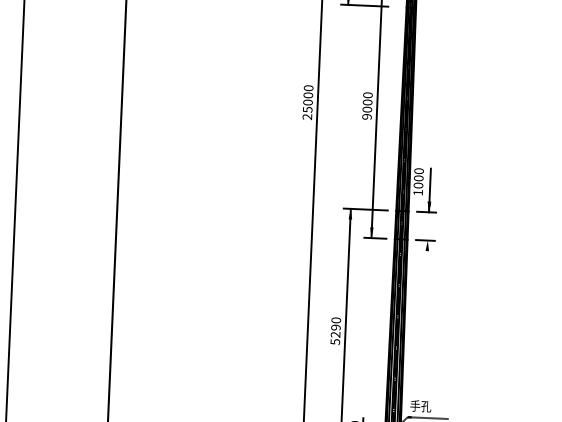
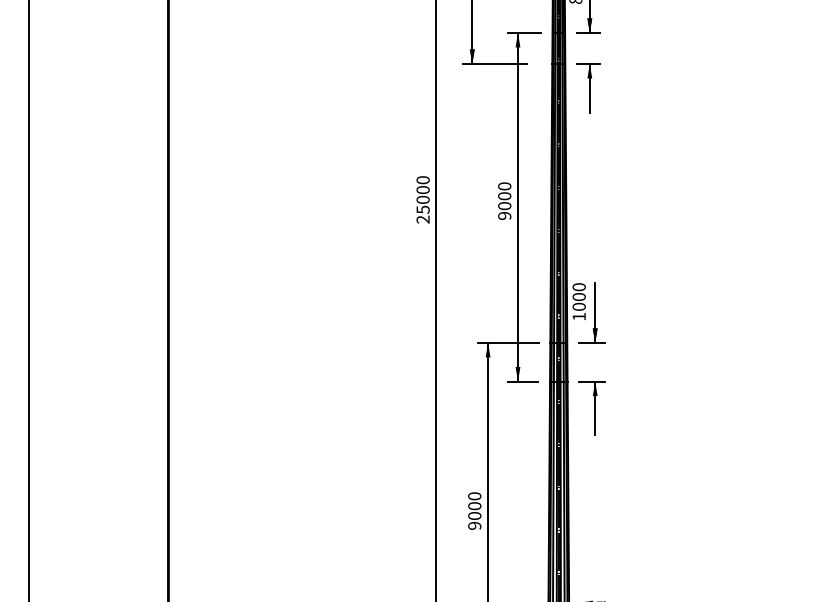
part: (432, 26) -> (588, 88), added
line: (427, 259) -> (595, 407), added
text: (335, 335) -> (474, 516), 5290 -> 9000

